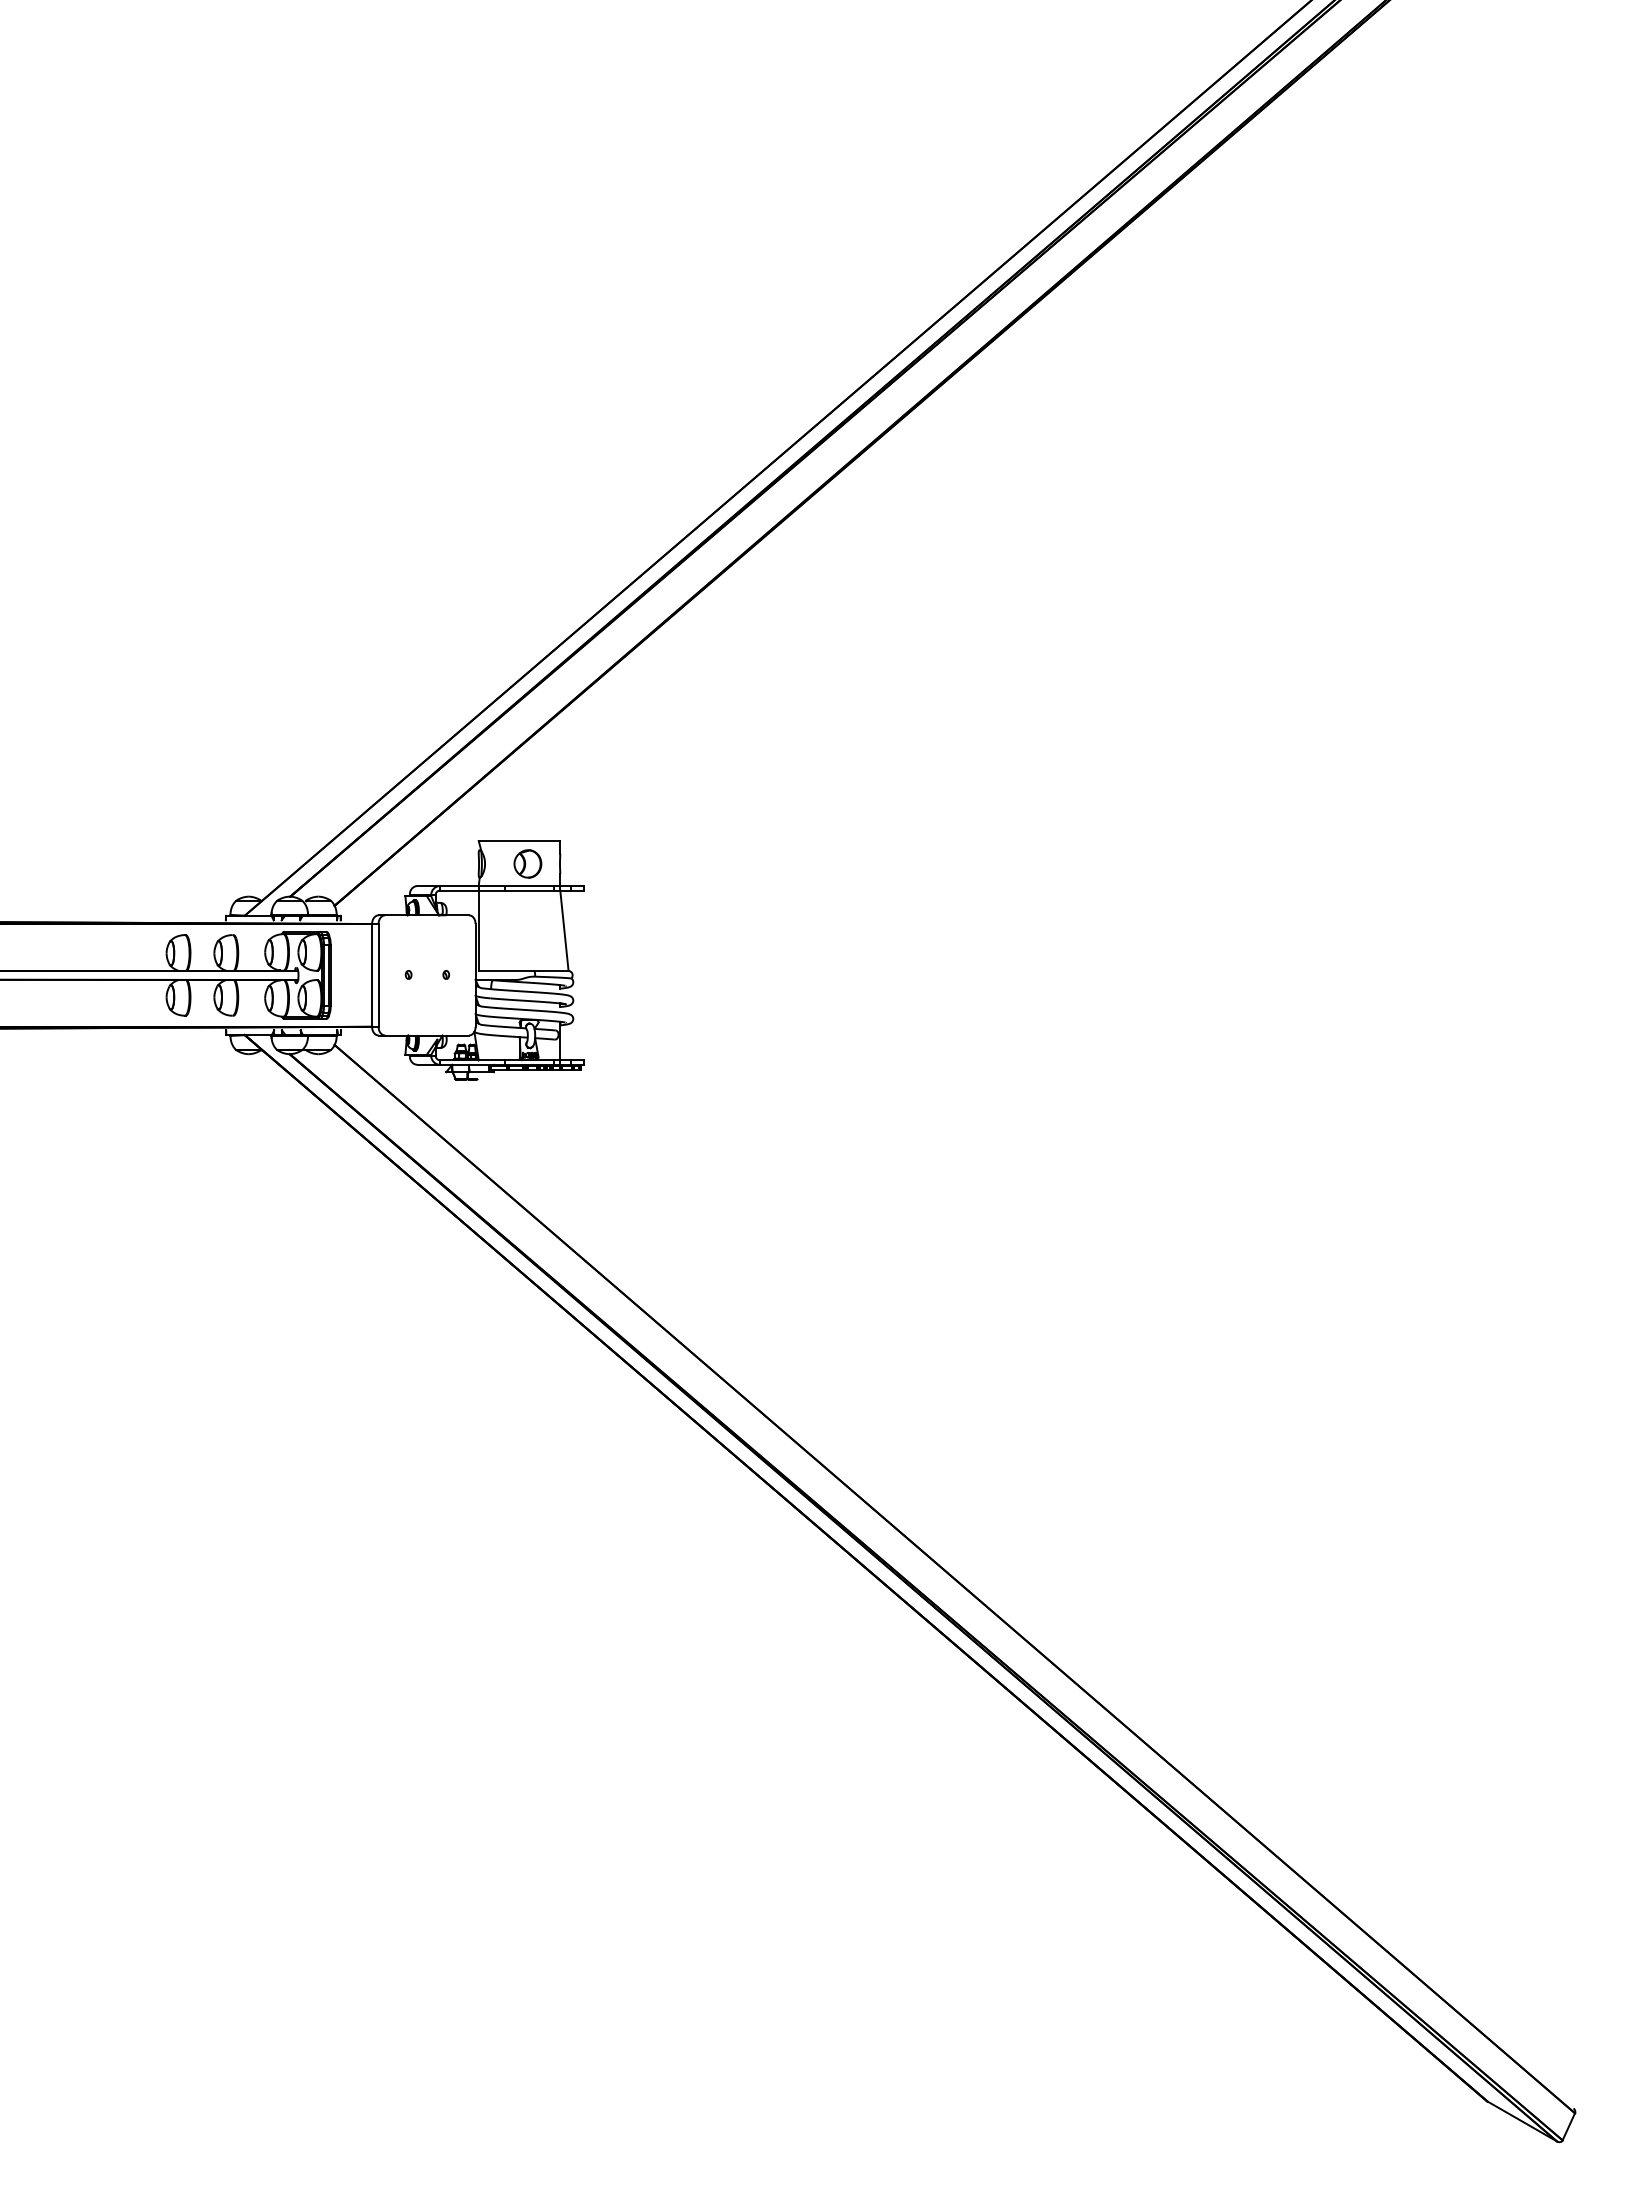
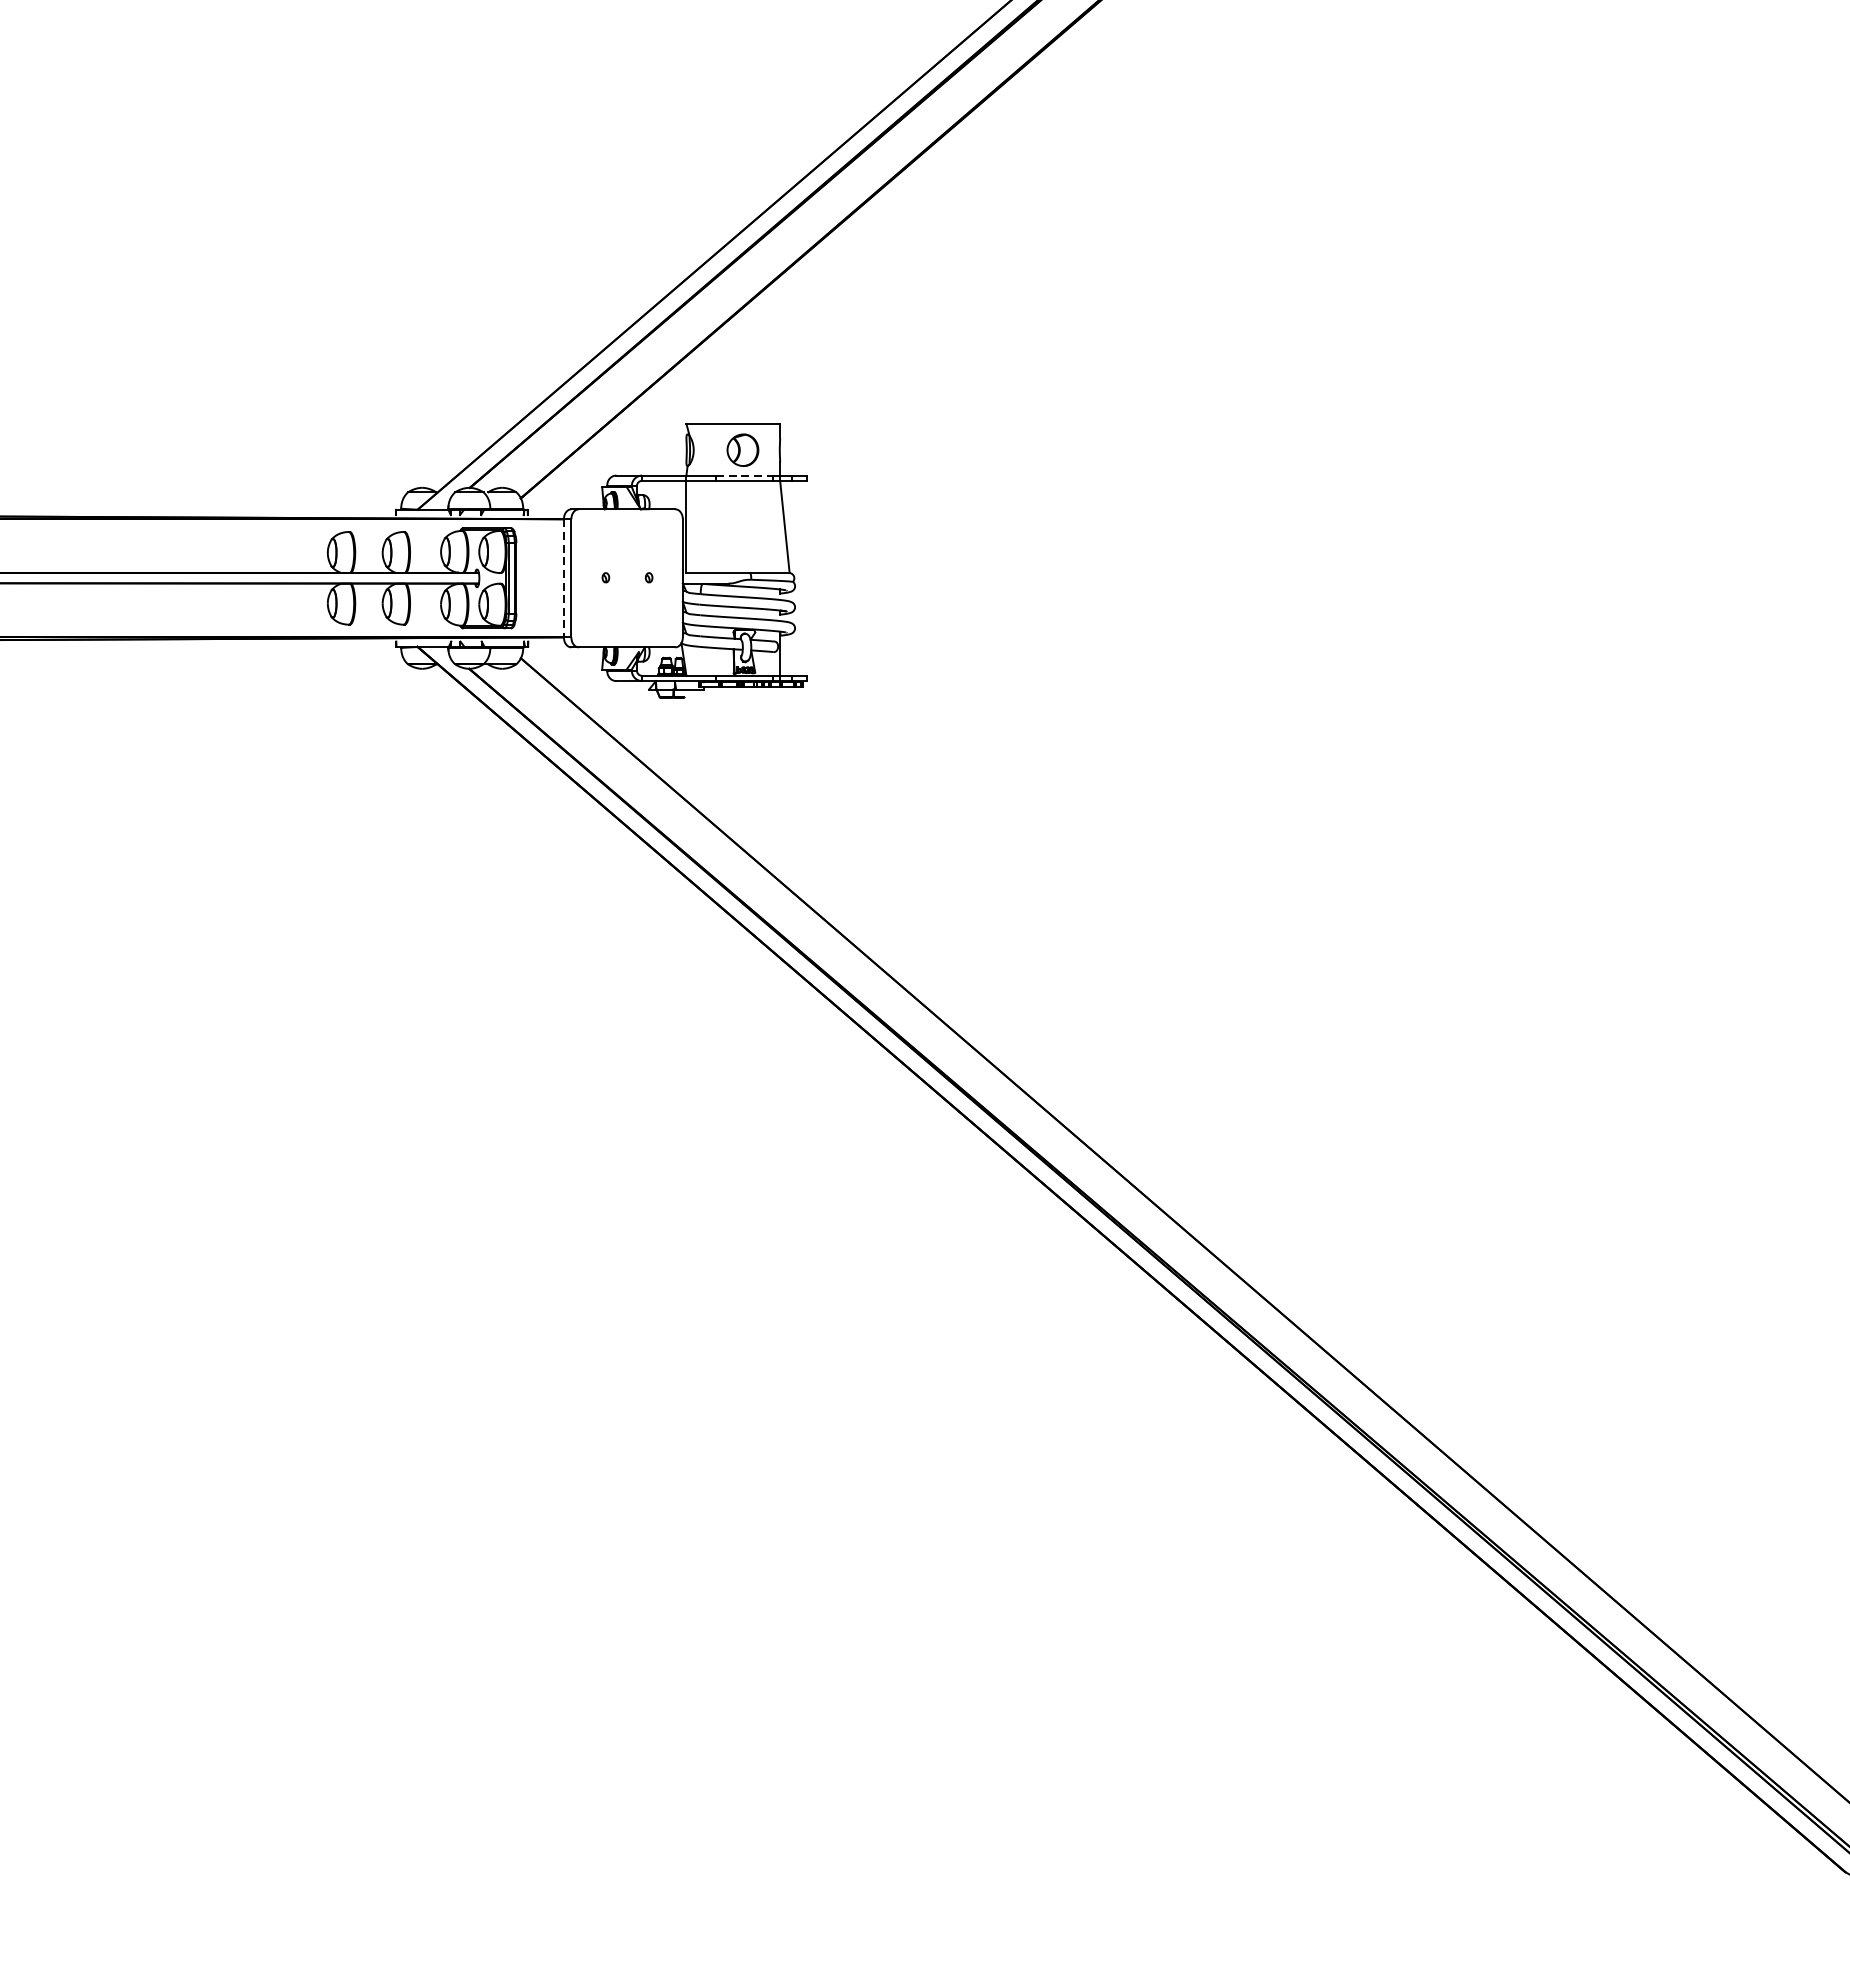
line: (529, 885) -> (744, 475), solid -> dashed
line: (372, 975) -> (564, 578), solid -> dashed

